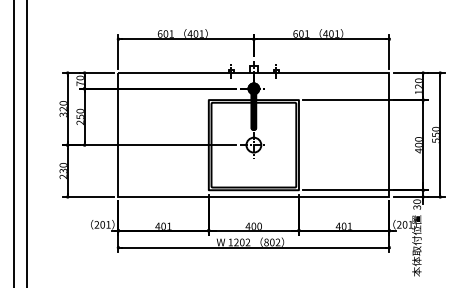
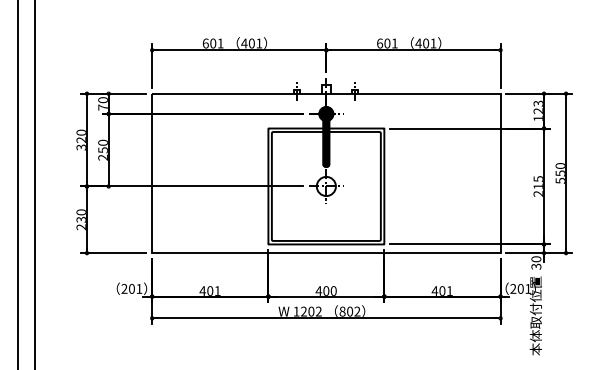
text: (418, 80) -> (537, 103), 120 -> 123
text: (418, 145) -> (537, 186), 400 -> 215

